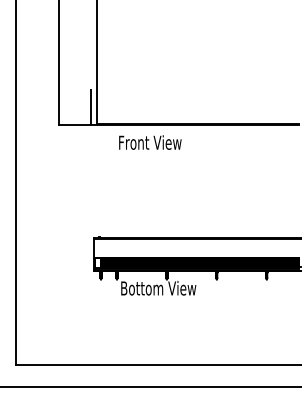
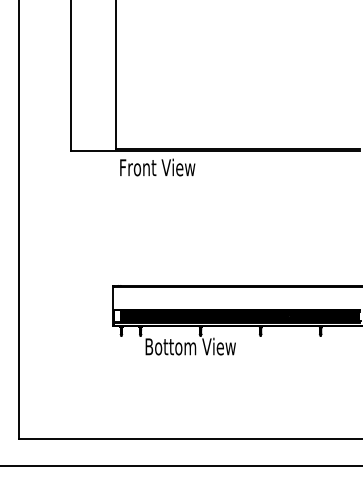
line: (91, 106) -> (109, 128), removed
text: (150, 142) -> (157, 167), moved

